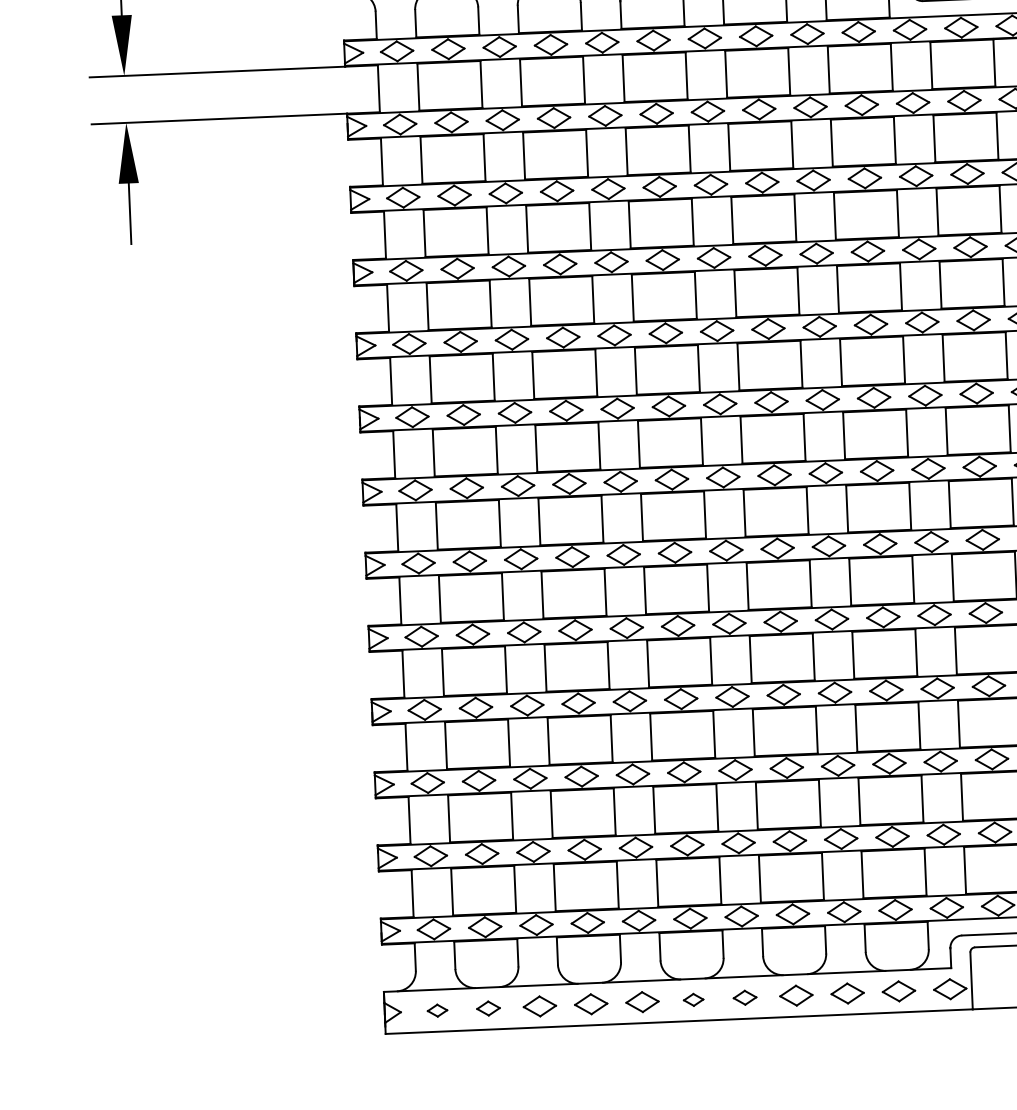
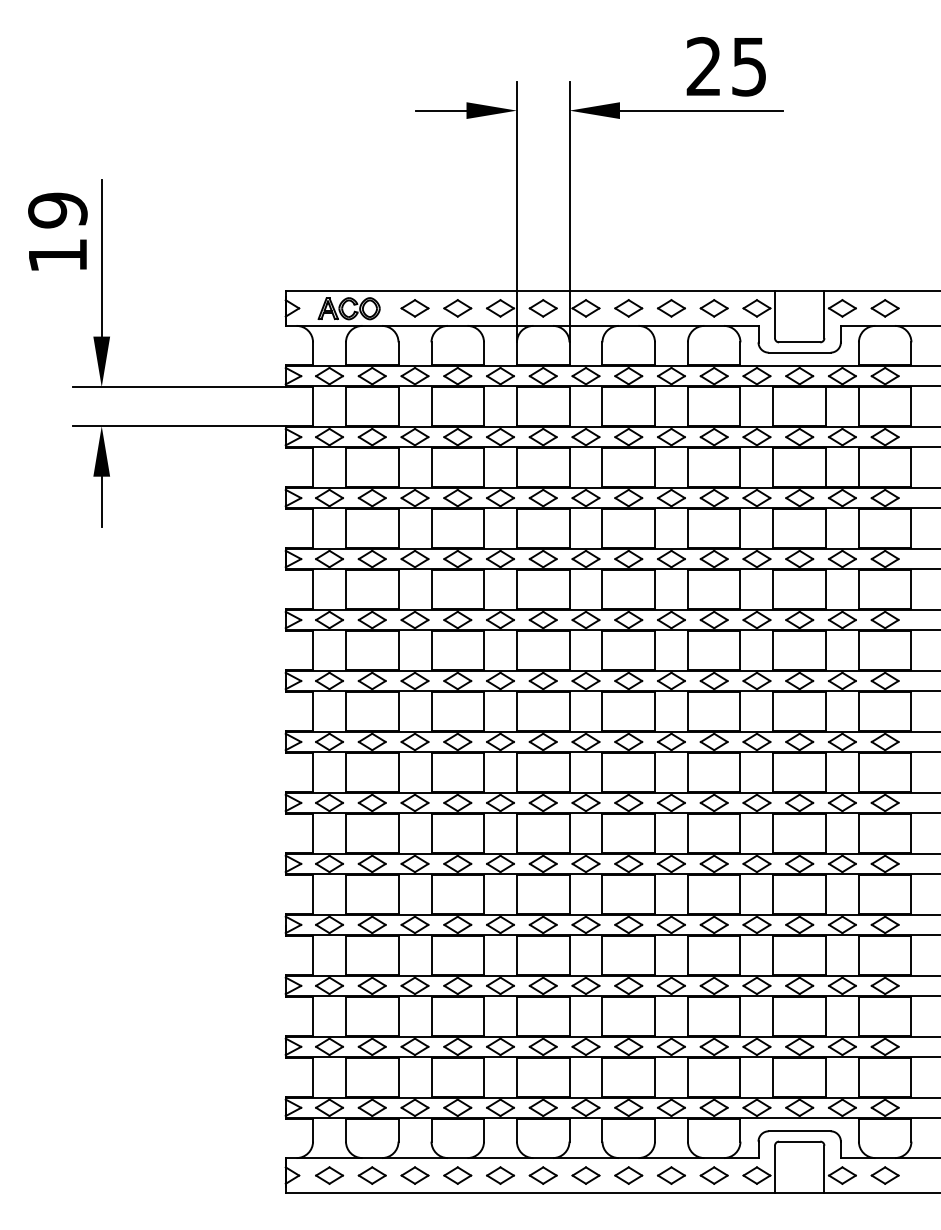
part: (744, 997) -> (585, 1175), size x1.43
part: (692, 999) -> (542, 1175), size x1.67
part: (487, 1008) -> (371, 1175), size x1.43
part: (437, 1010) -> (329, 1175), size x1.67

